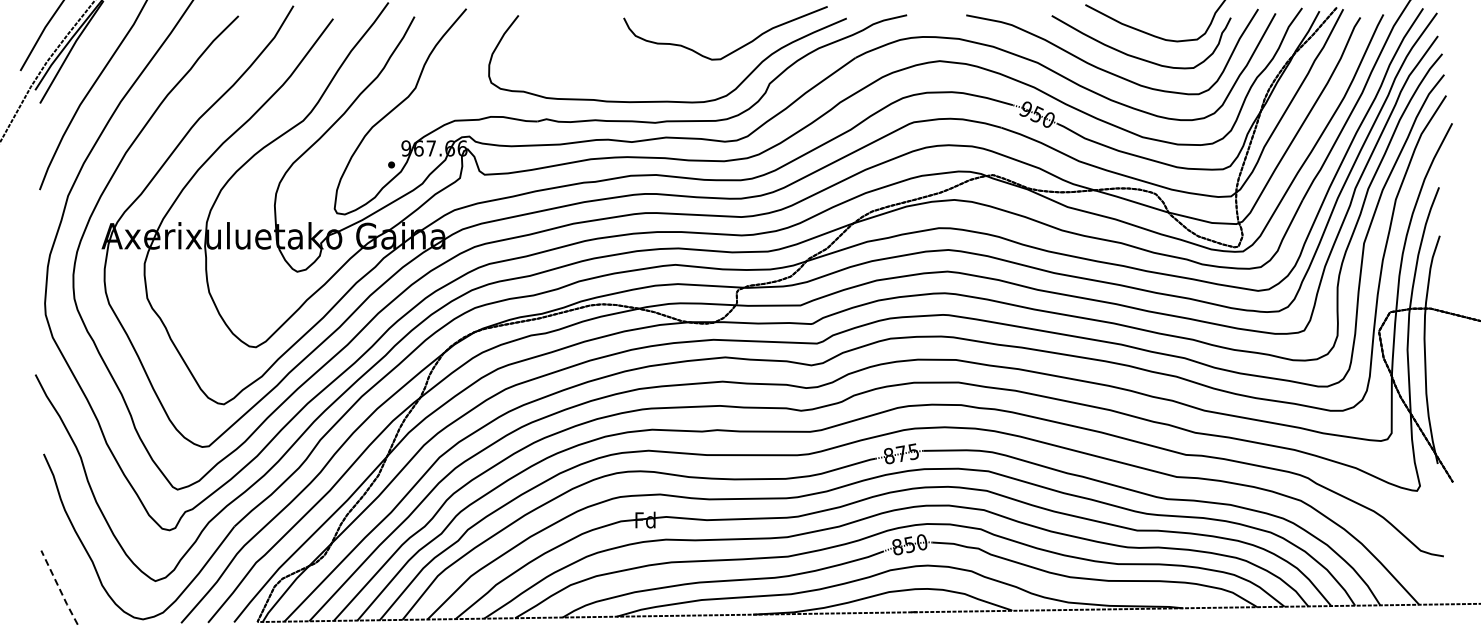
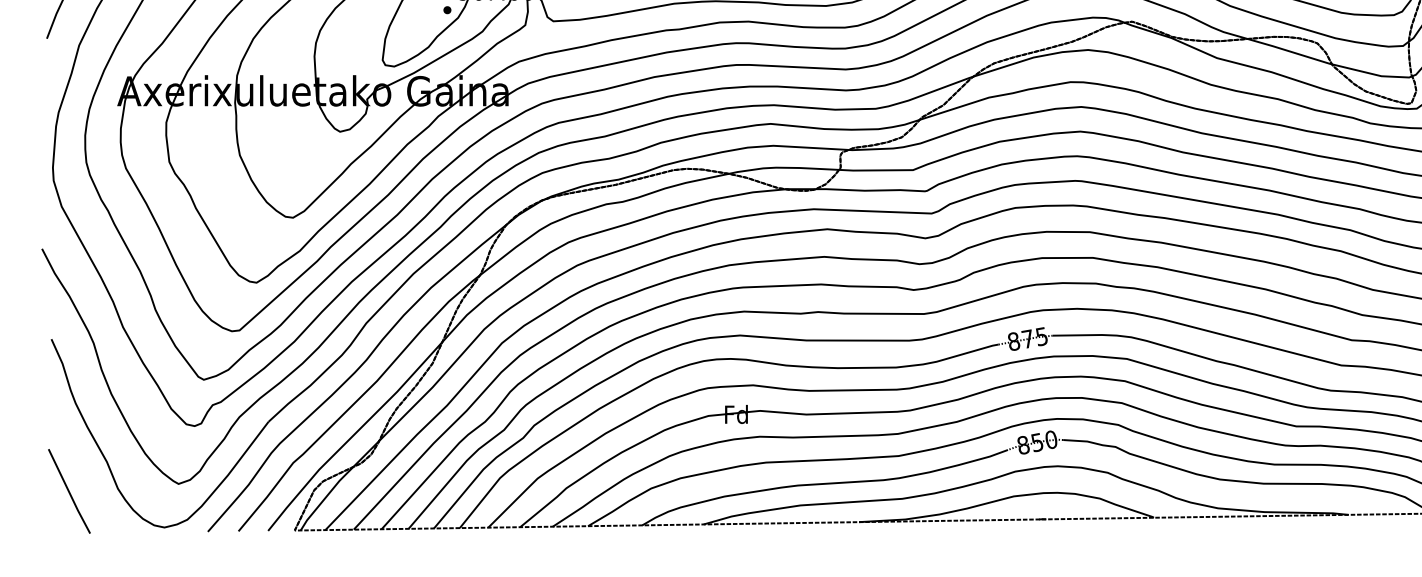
line: (59, 588) -> (69, 492), dashed -> solid

